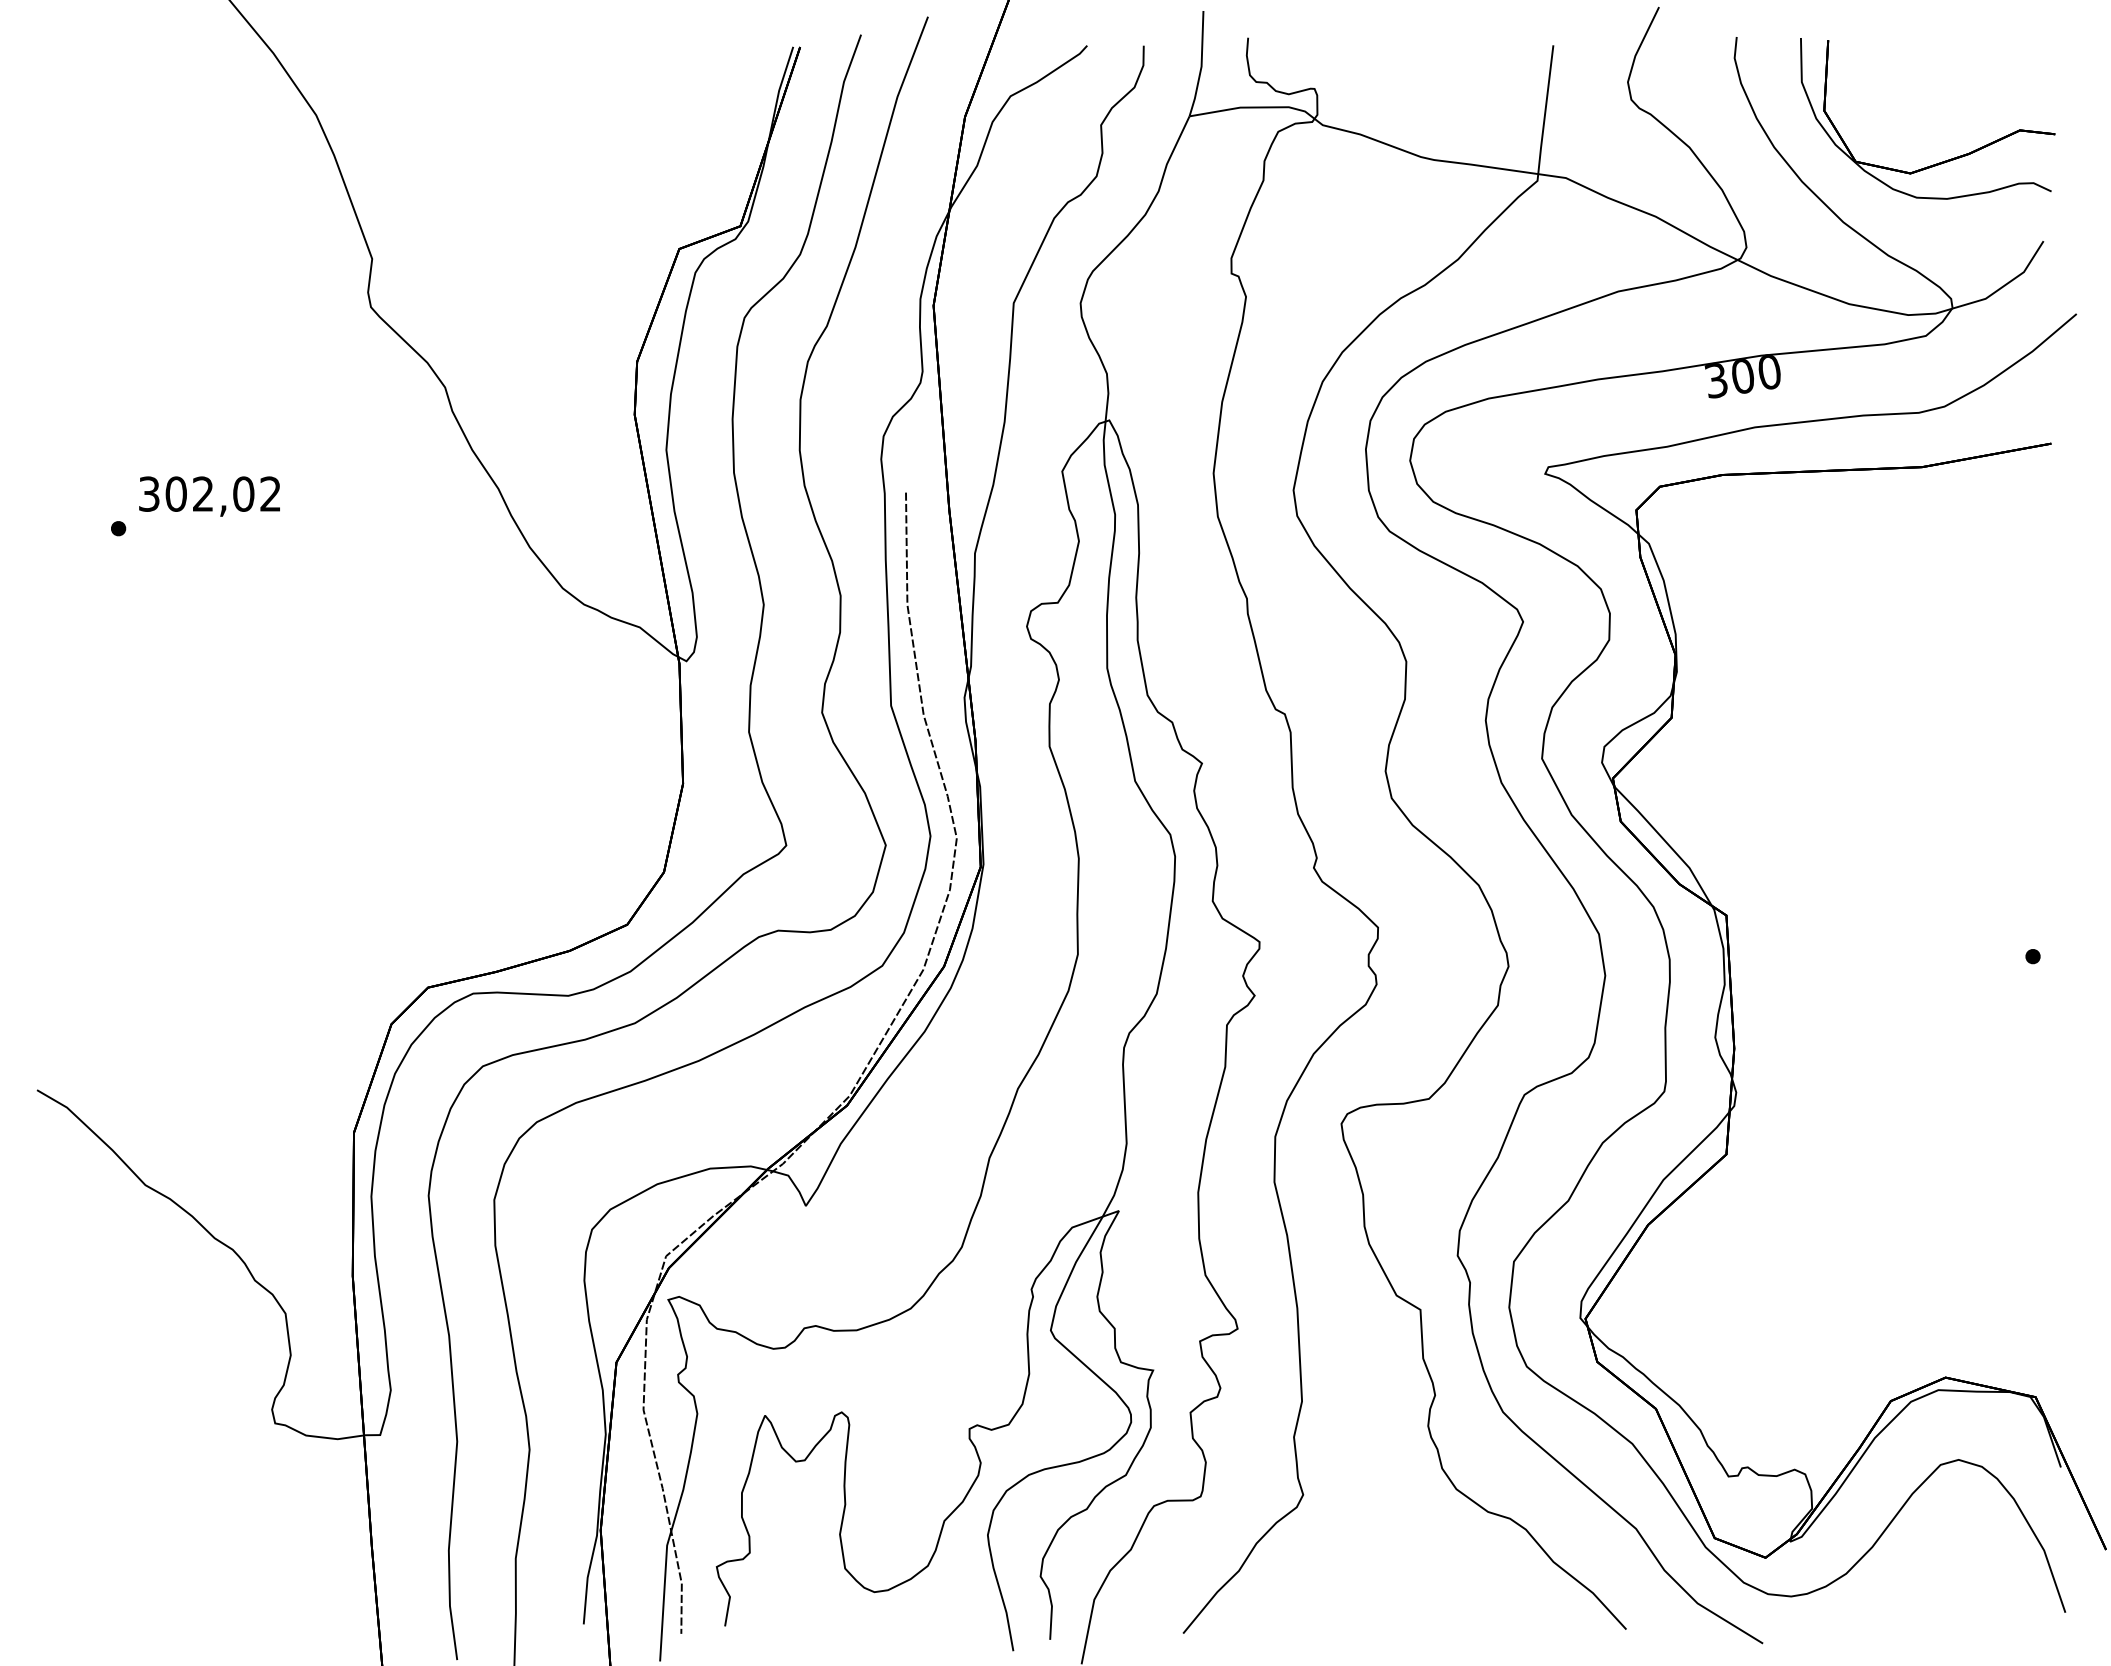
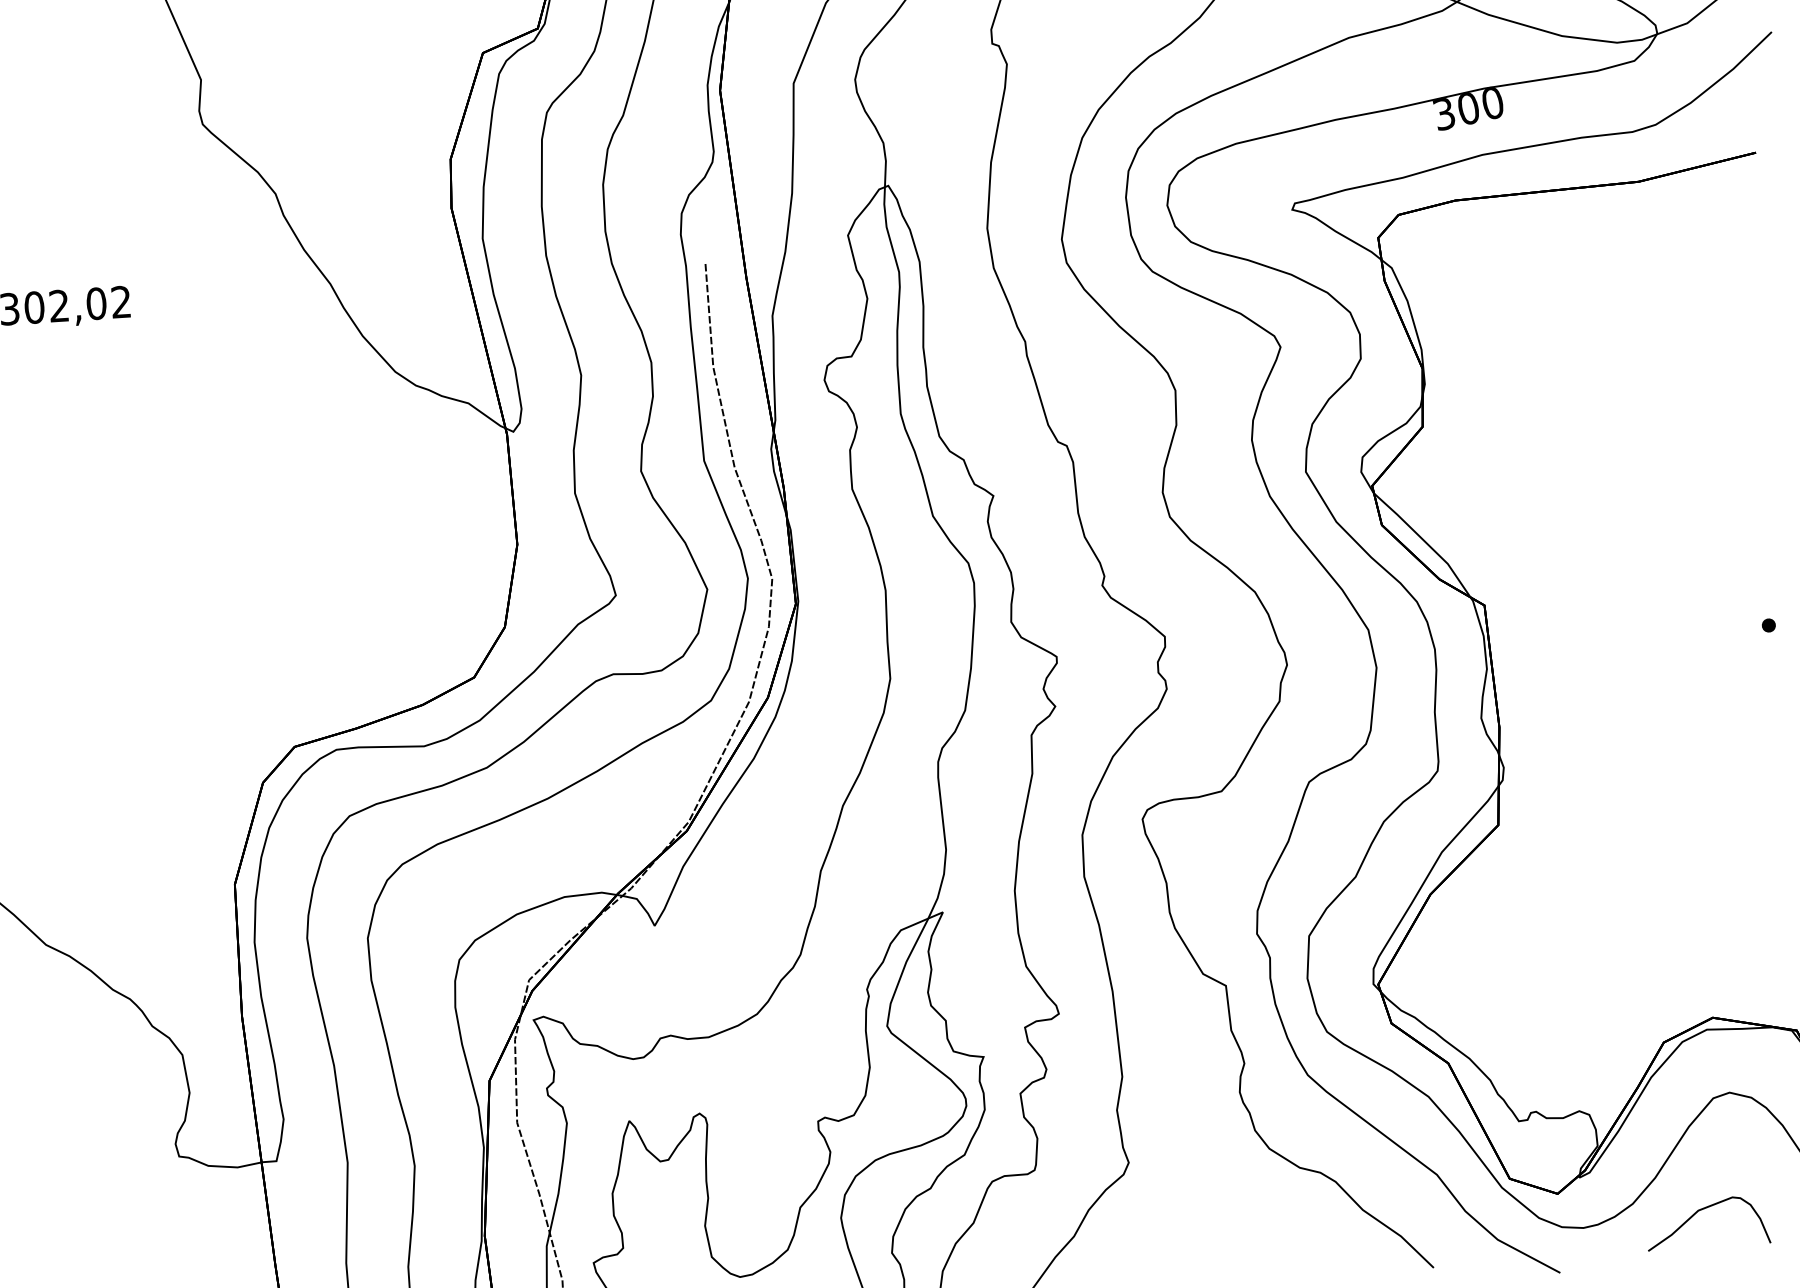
curve: (1920, 1585) -> (1701, 1210), added

